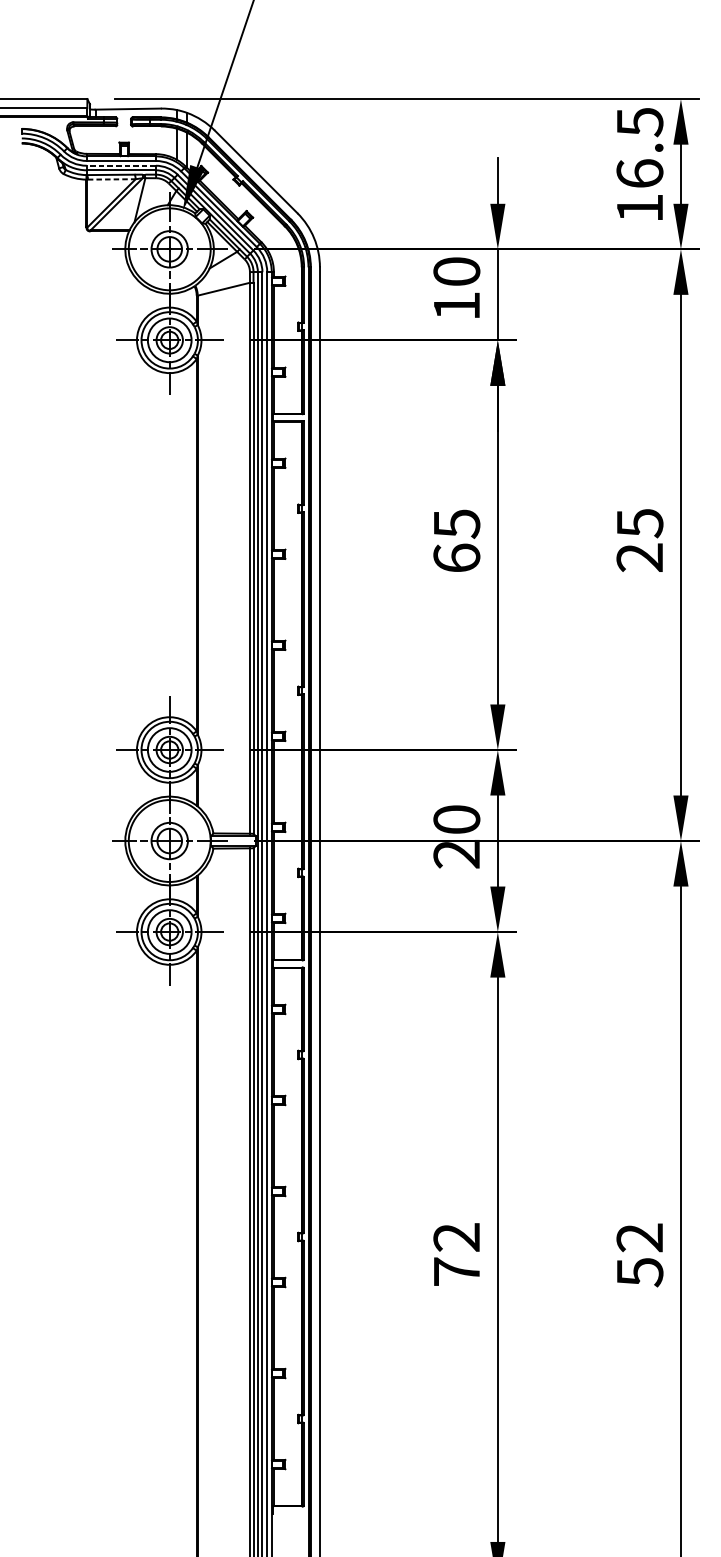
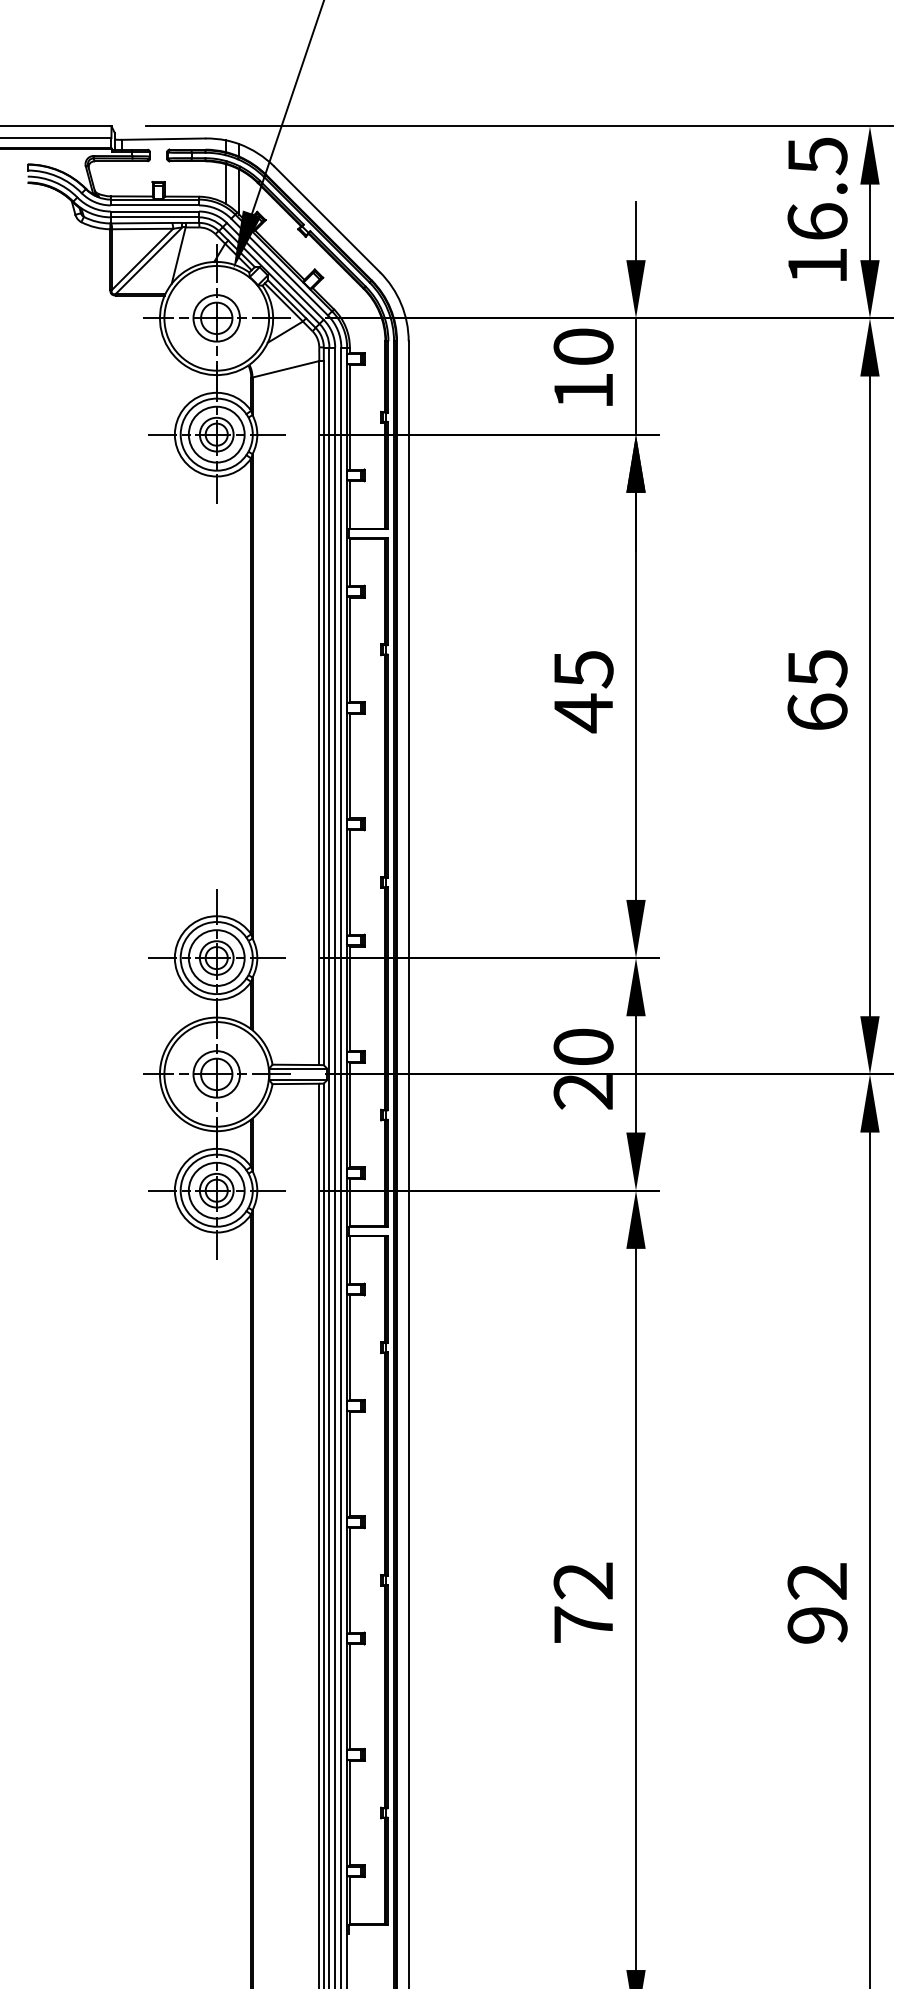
line: (121, 165) -> (154, 211), dashed -> solid
line: (111, 179) -> (142, 229), dashed -> solid
text: (639, 557) -> (817, 711), 25 -> 65
text: (456, 558) -> (583, 713), 65 -> 45
text: (639, 1272) -> (817, 1625), 52 -> 92

